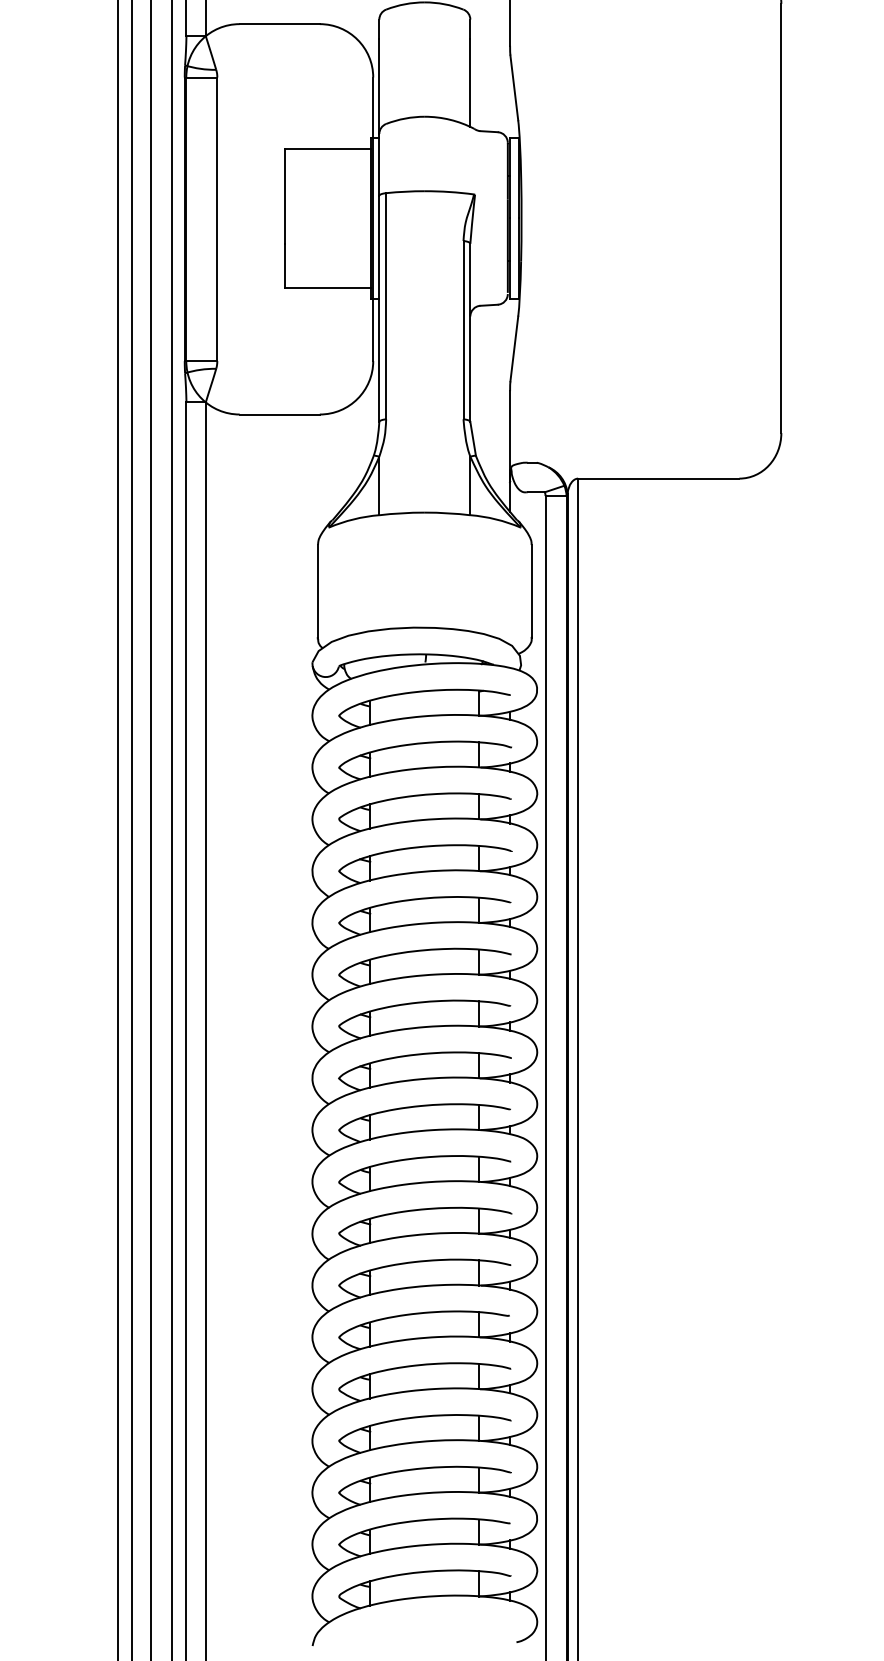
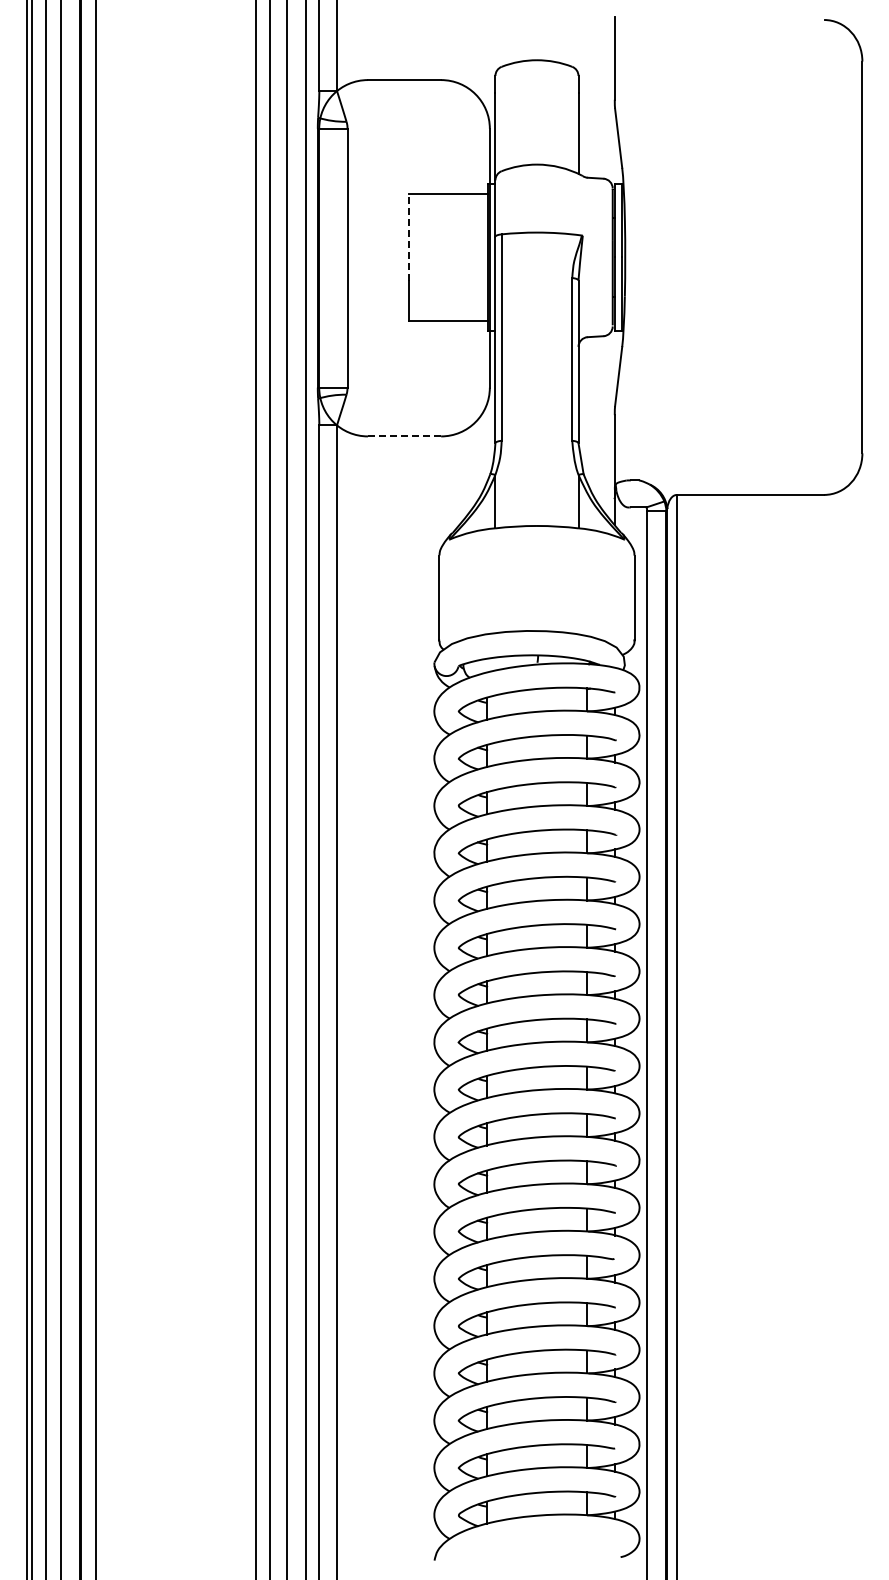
line: (285, 196) -> (409, 237), solid -> dashed
line: (279, 414) -> (404, 436), solid -> dashed

